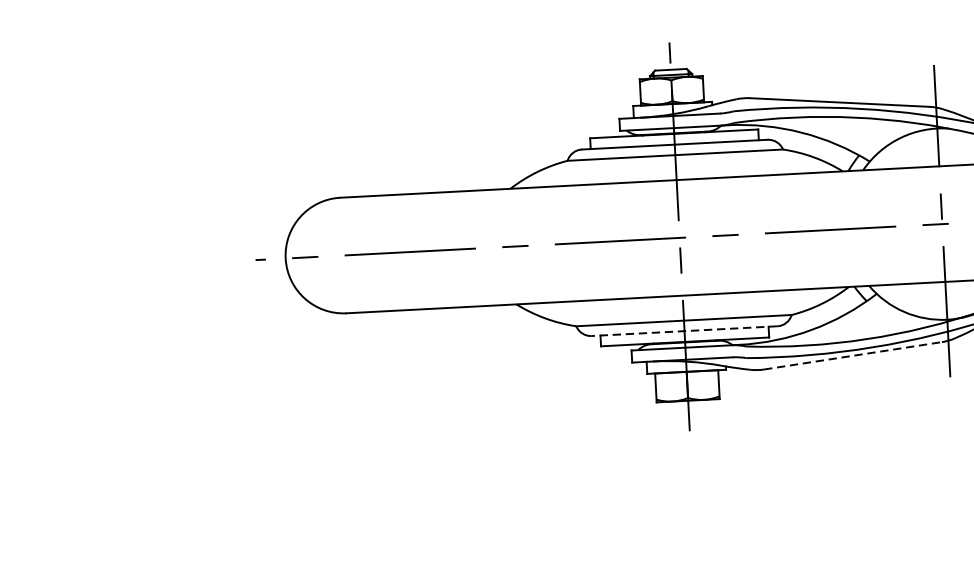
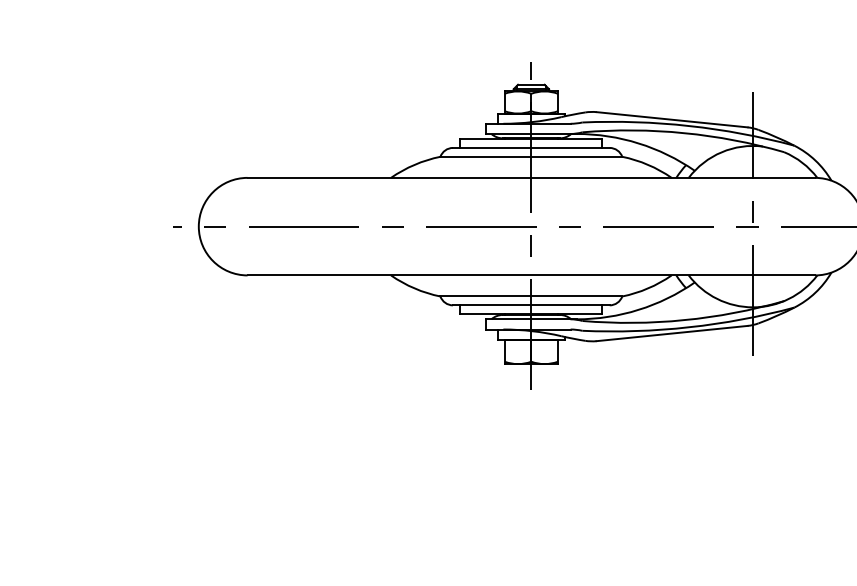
line: (683, 331) -> (530, 305), dashed -> solid
line: (853, 355) -> (672, 333), dashed -> solid

